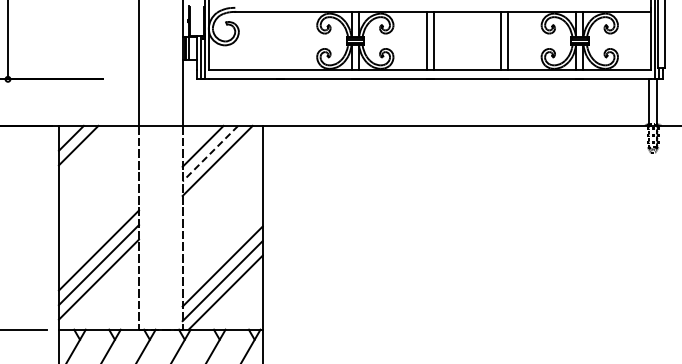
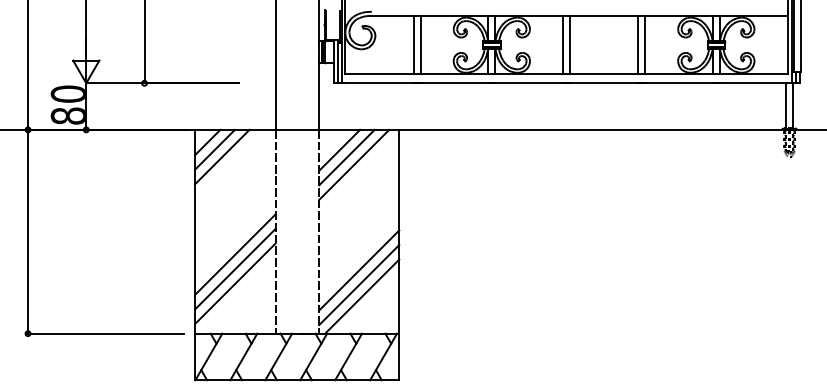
line: (276, 40) -> (413, 44), added
line: (283, 40) -> (420, 44), added
line: (85, 152) -> (222, 156), added
line: (209, 153) -> (346, 157), dashed -> solid

